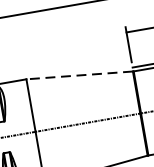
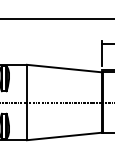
line: (79, 75) -> (64, 68), dashed -> solid

